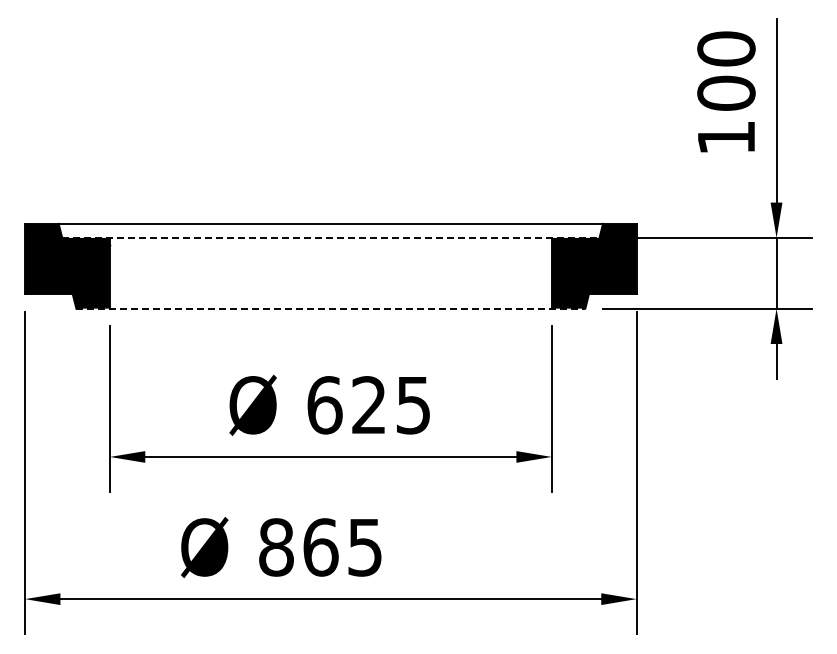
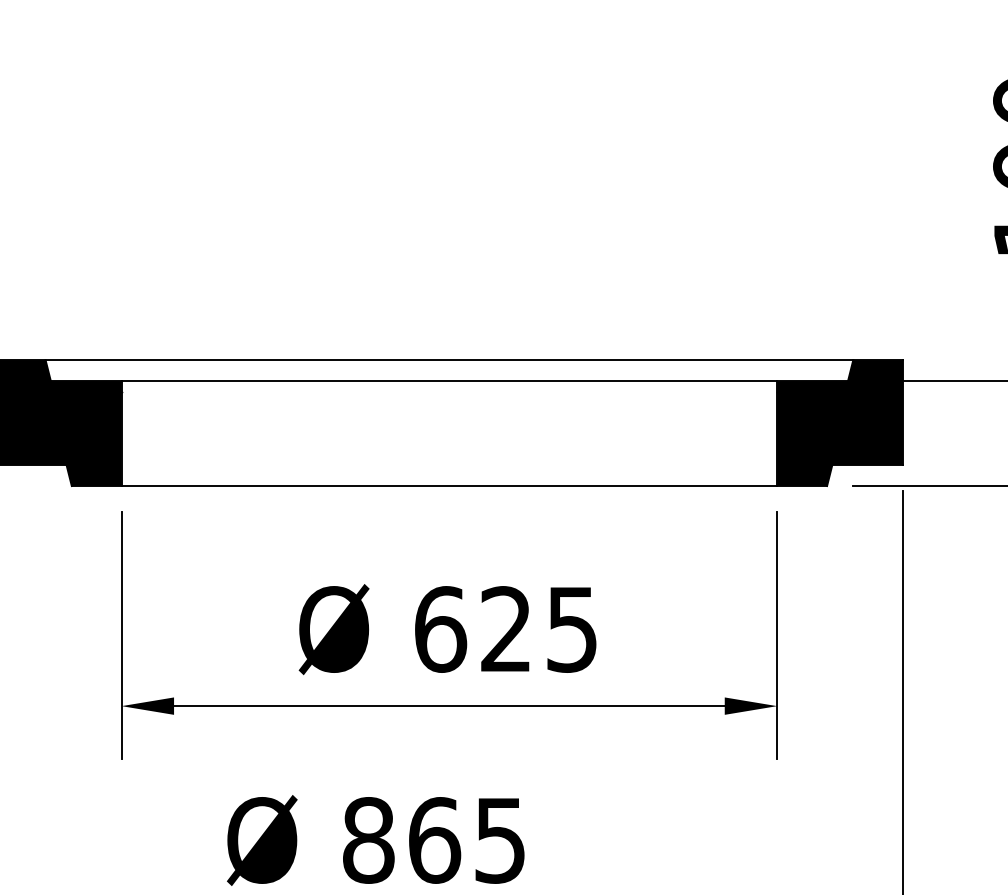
line: (330, 237) -> (448, 380), dashed -> solid
line: (330, 308) -> (448, 485), dashed -> solid

